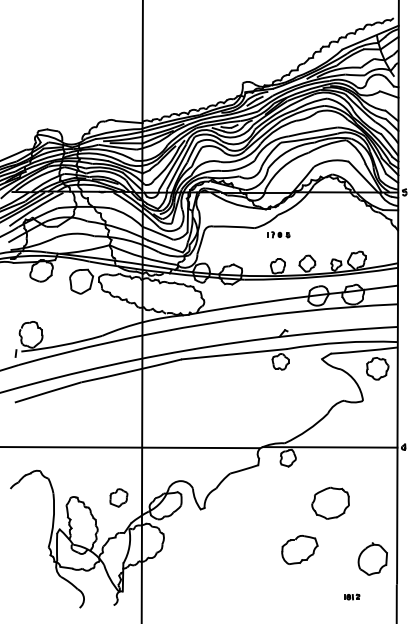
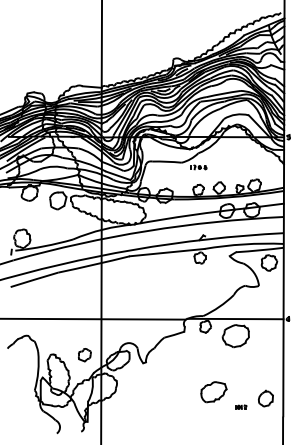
part: (330, 502) -> (235, 335), moved
part: (372, 558) -> (265, 398), size x0.7
part: (352, 596) -> (241, 406), moved

